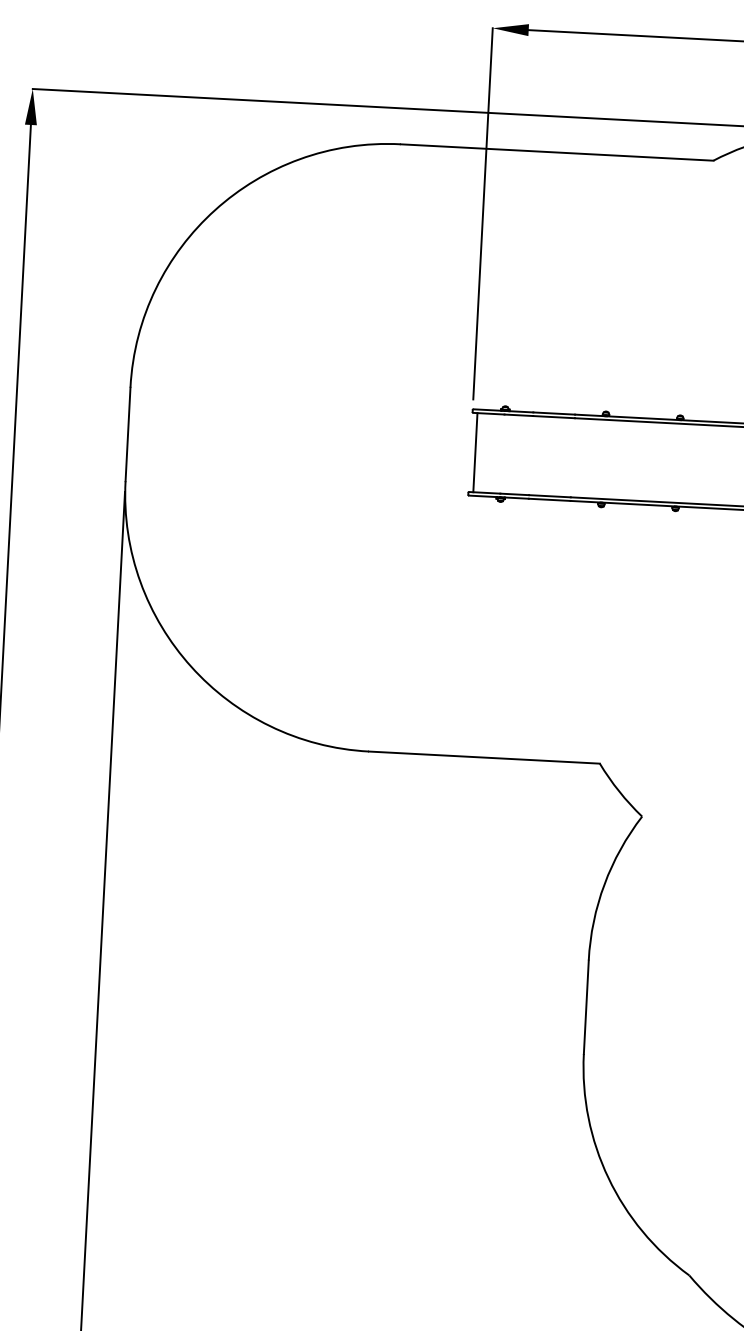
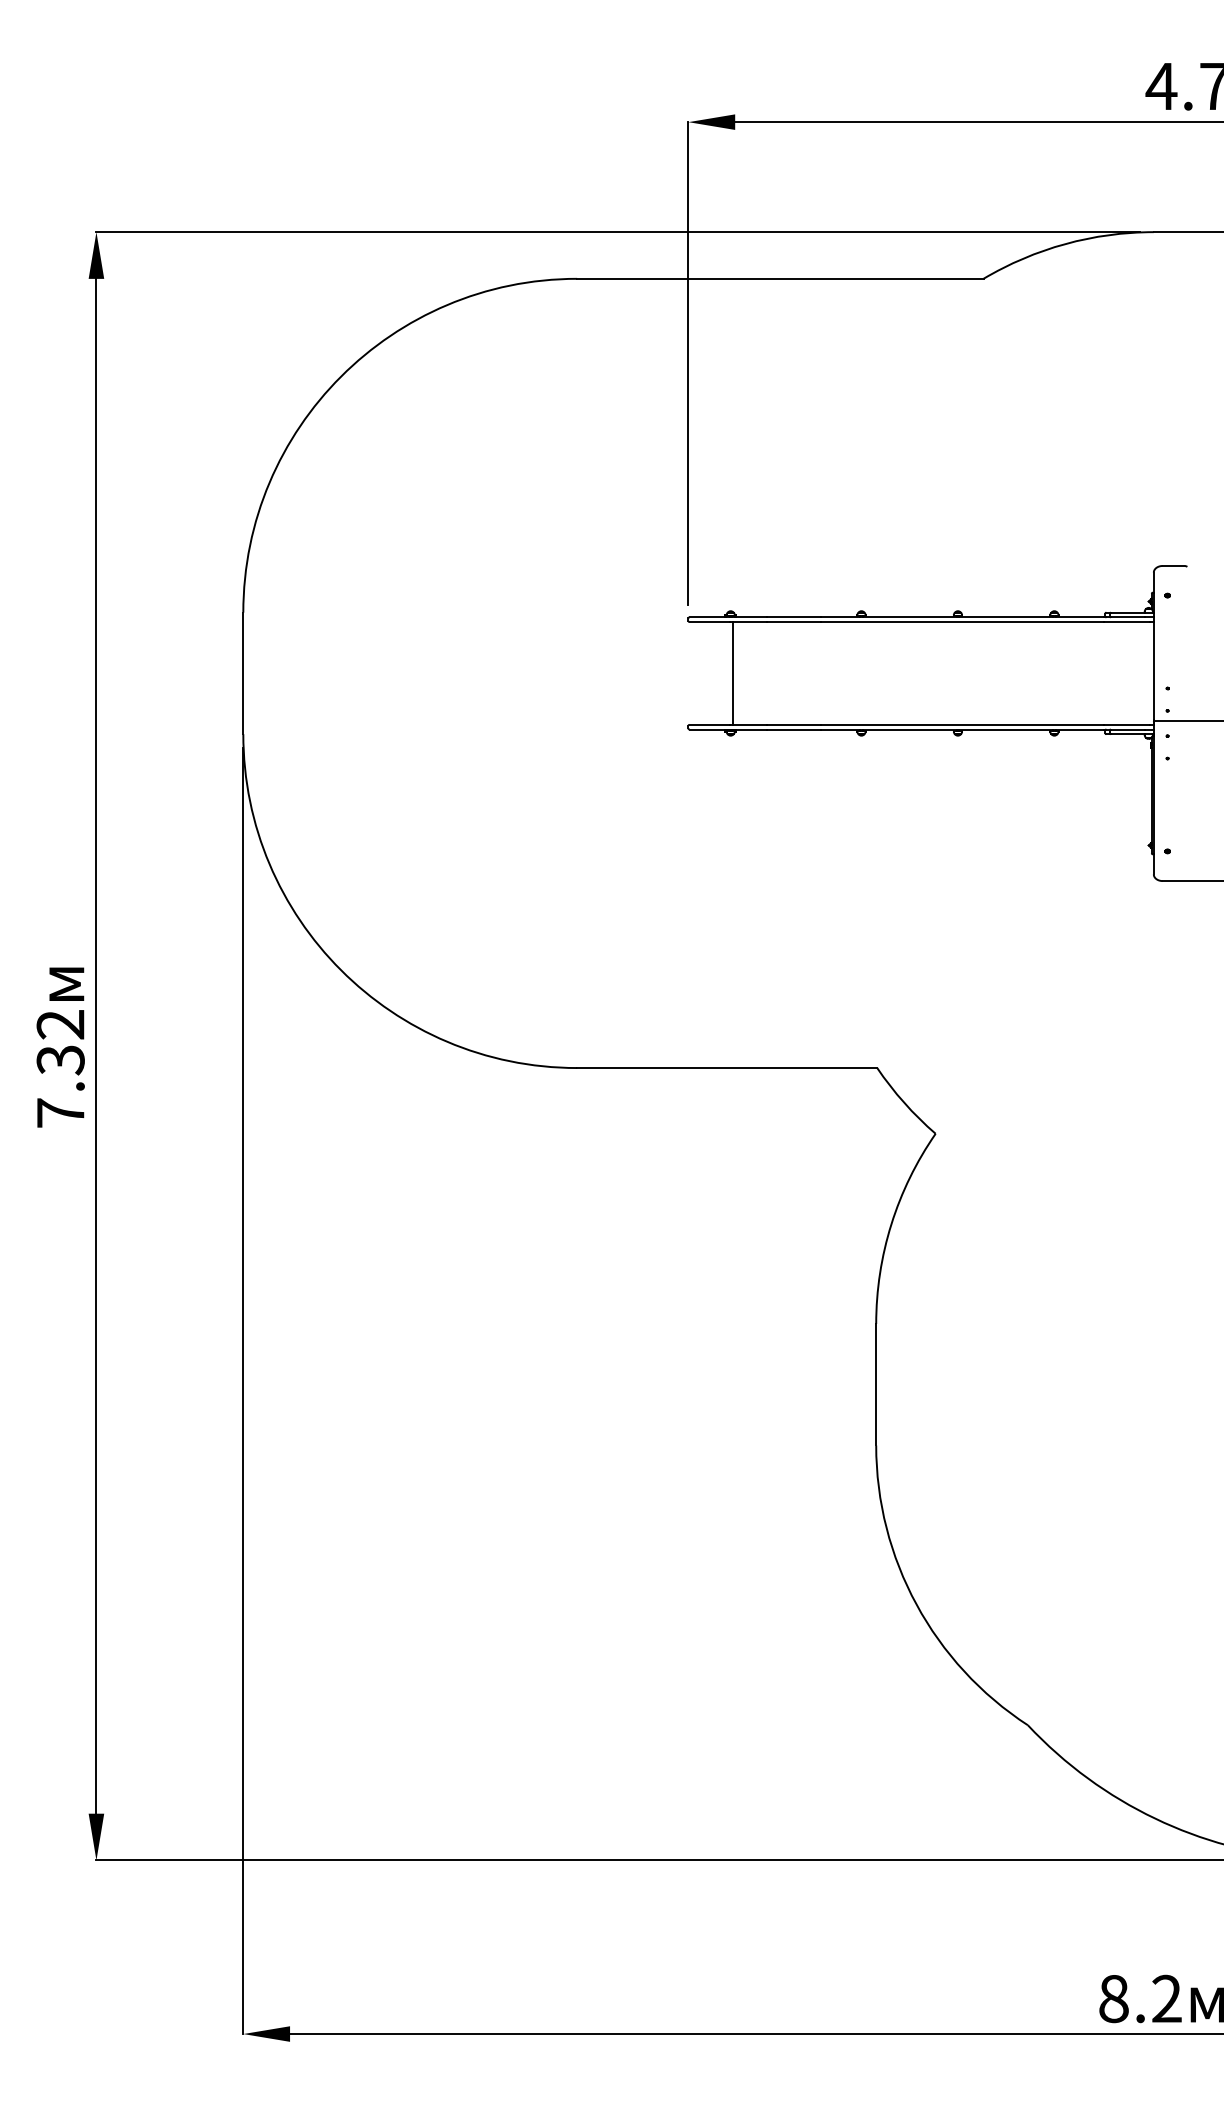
line: (475, 452) -> (732, 673), moved

